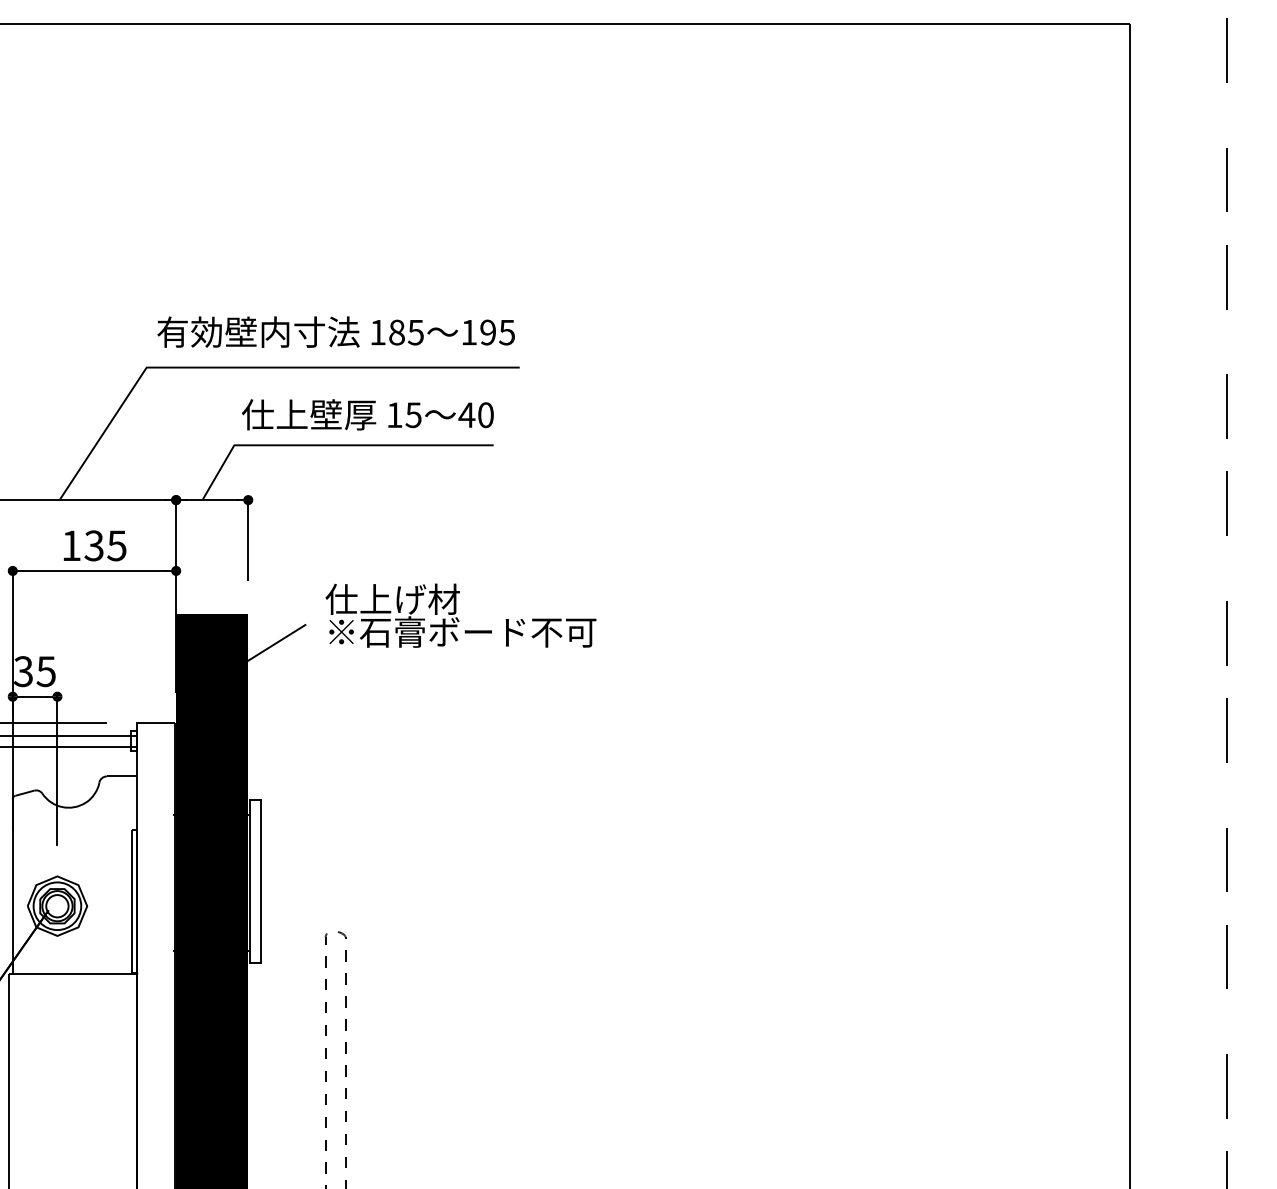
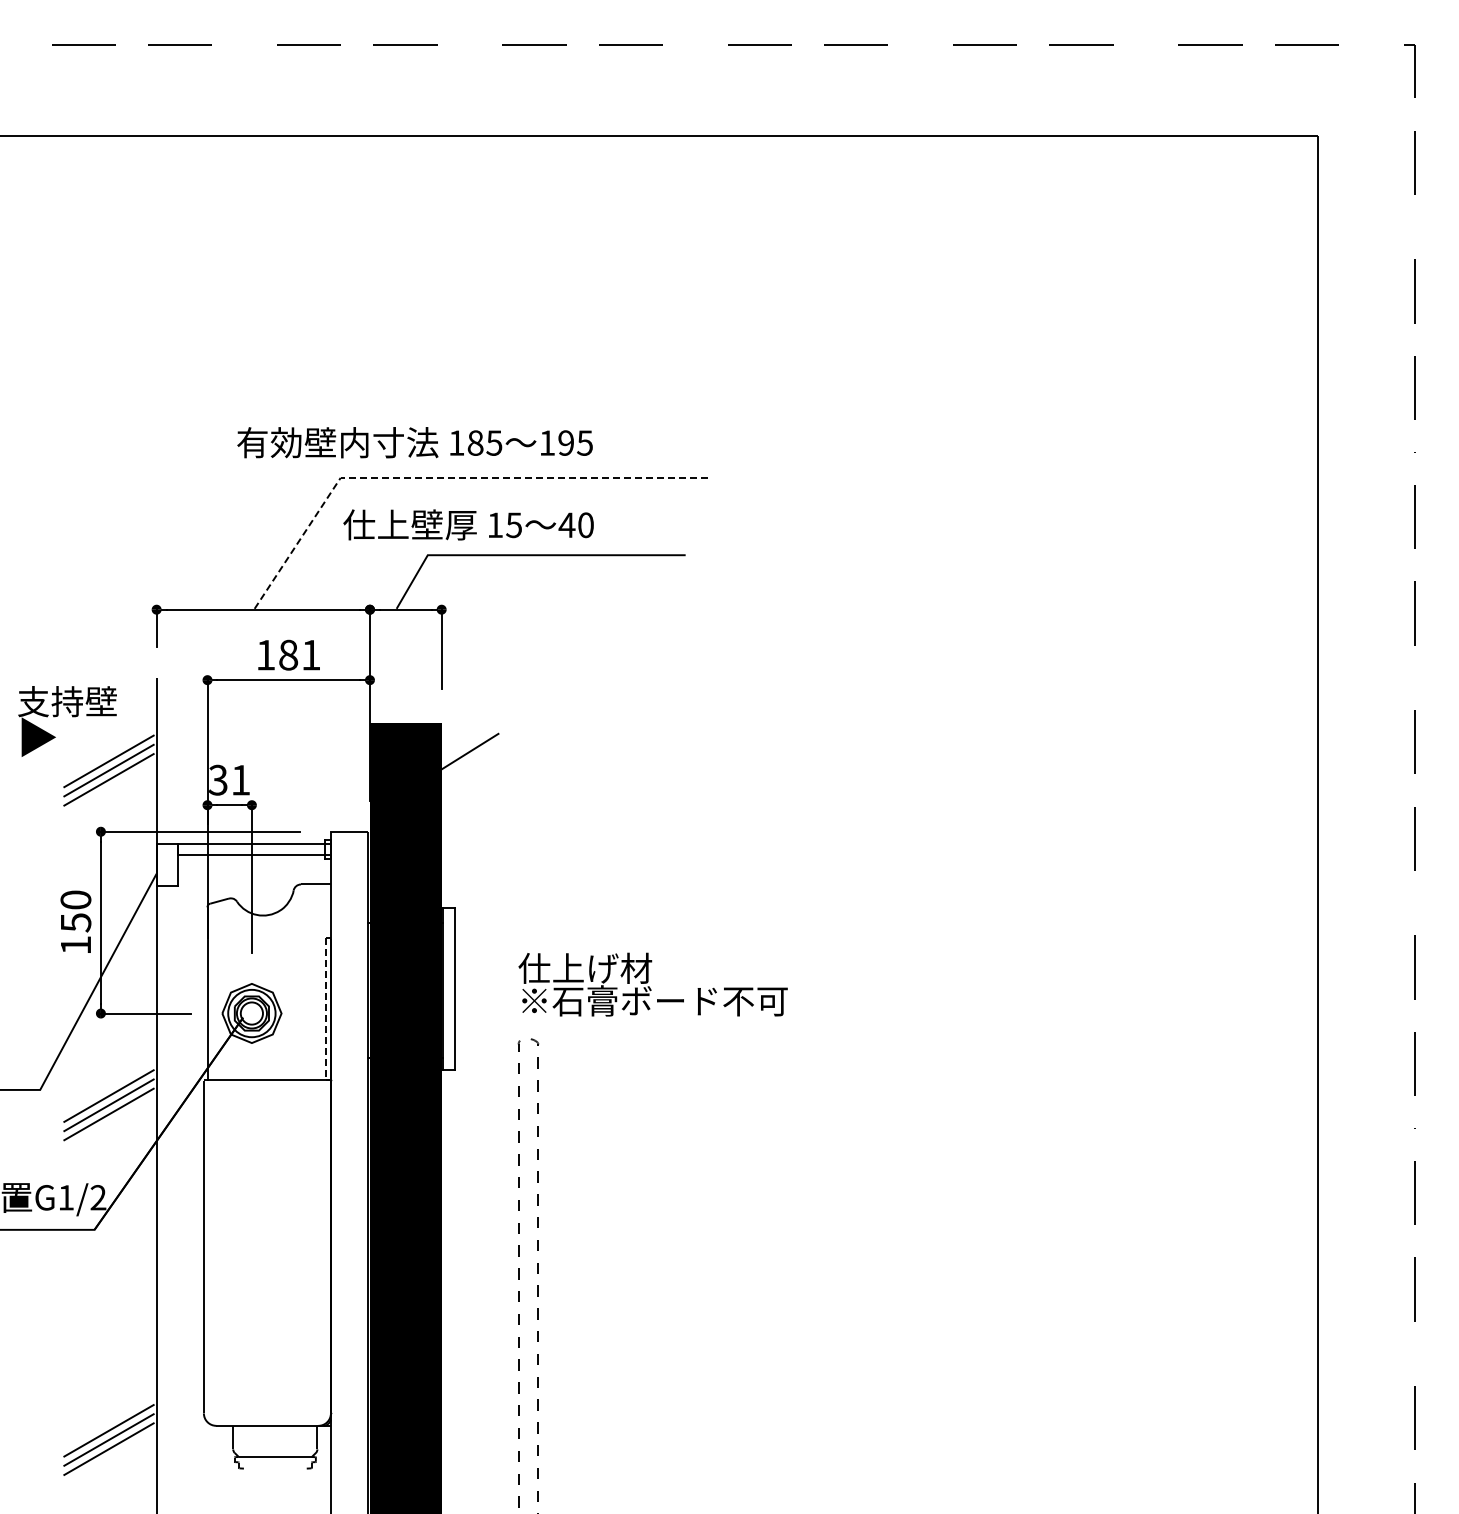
text: (335, 331) -> (414, 442), moved
line: (254, 367) -> (447, 477), solid -> dashed
text: (367, 414) -> (468, 524), moved
text: (105, 545) -> (299, 654), 135 -> 181
text: (460, 615) -> (652, 984), moved
text: (45, 671) -> (240, 780), 35 -> 31
line: (132, 902) -> (326, 1009), solid -> dashed

